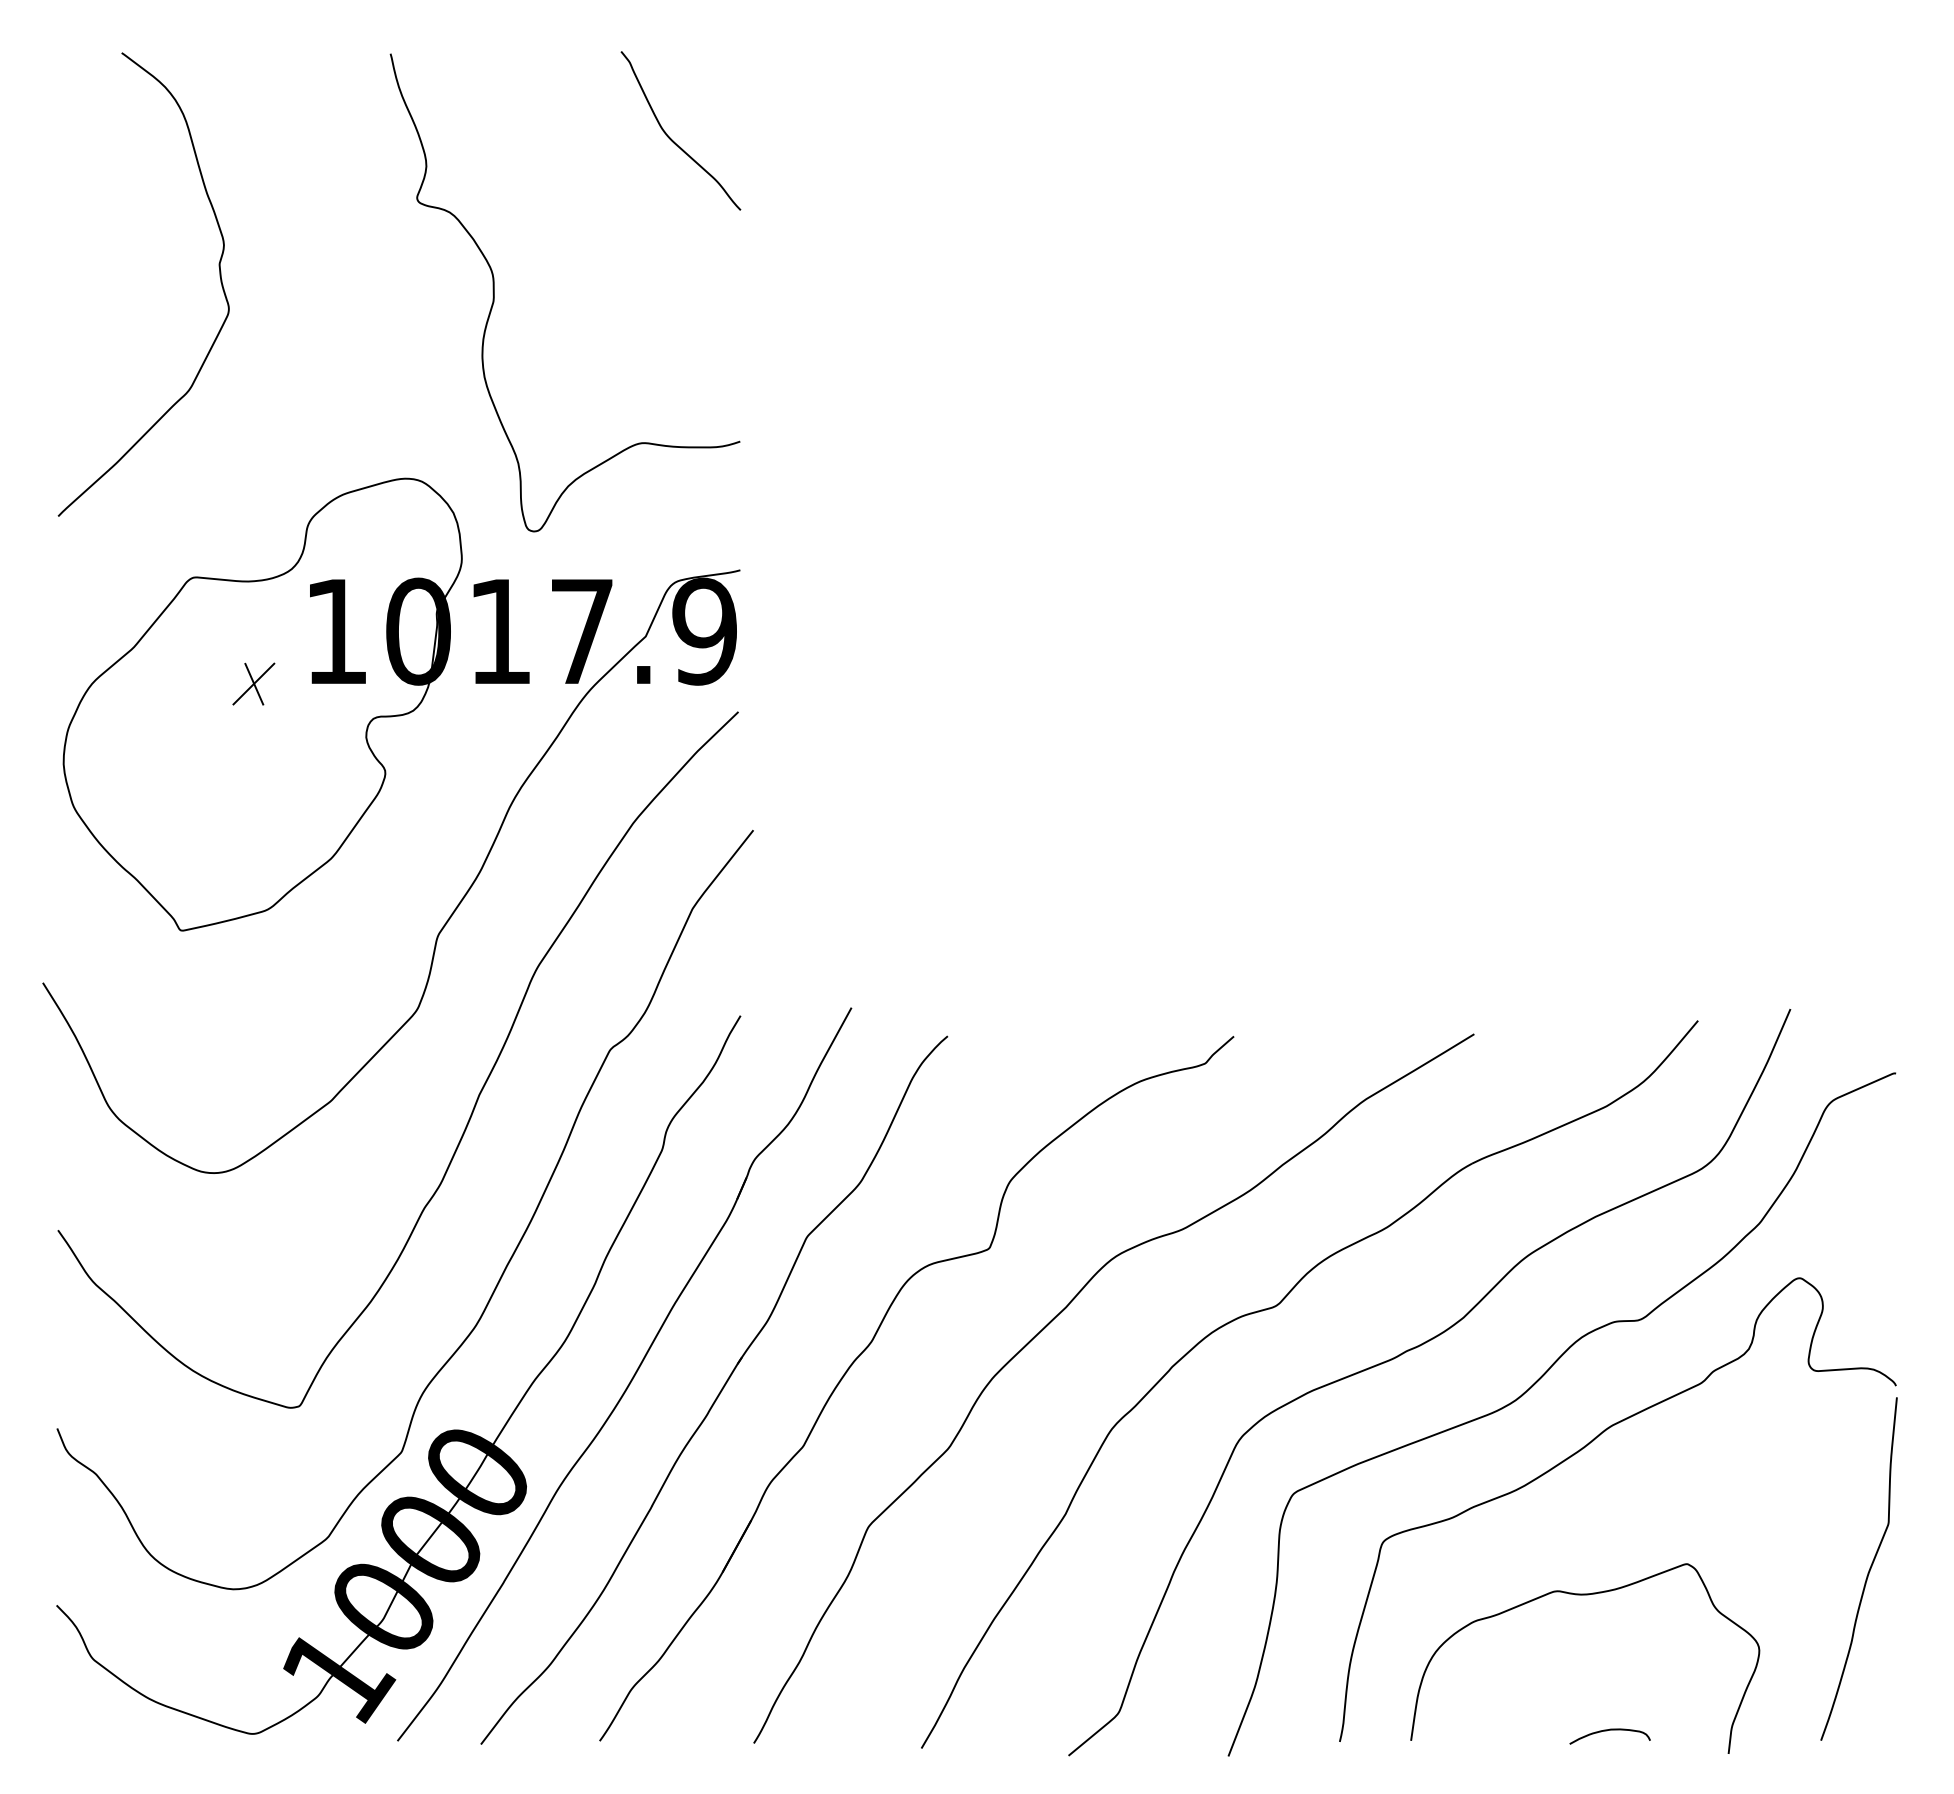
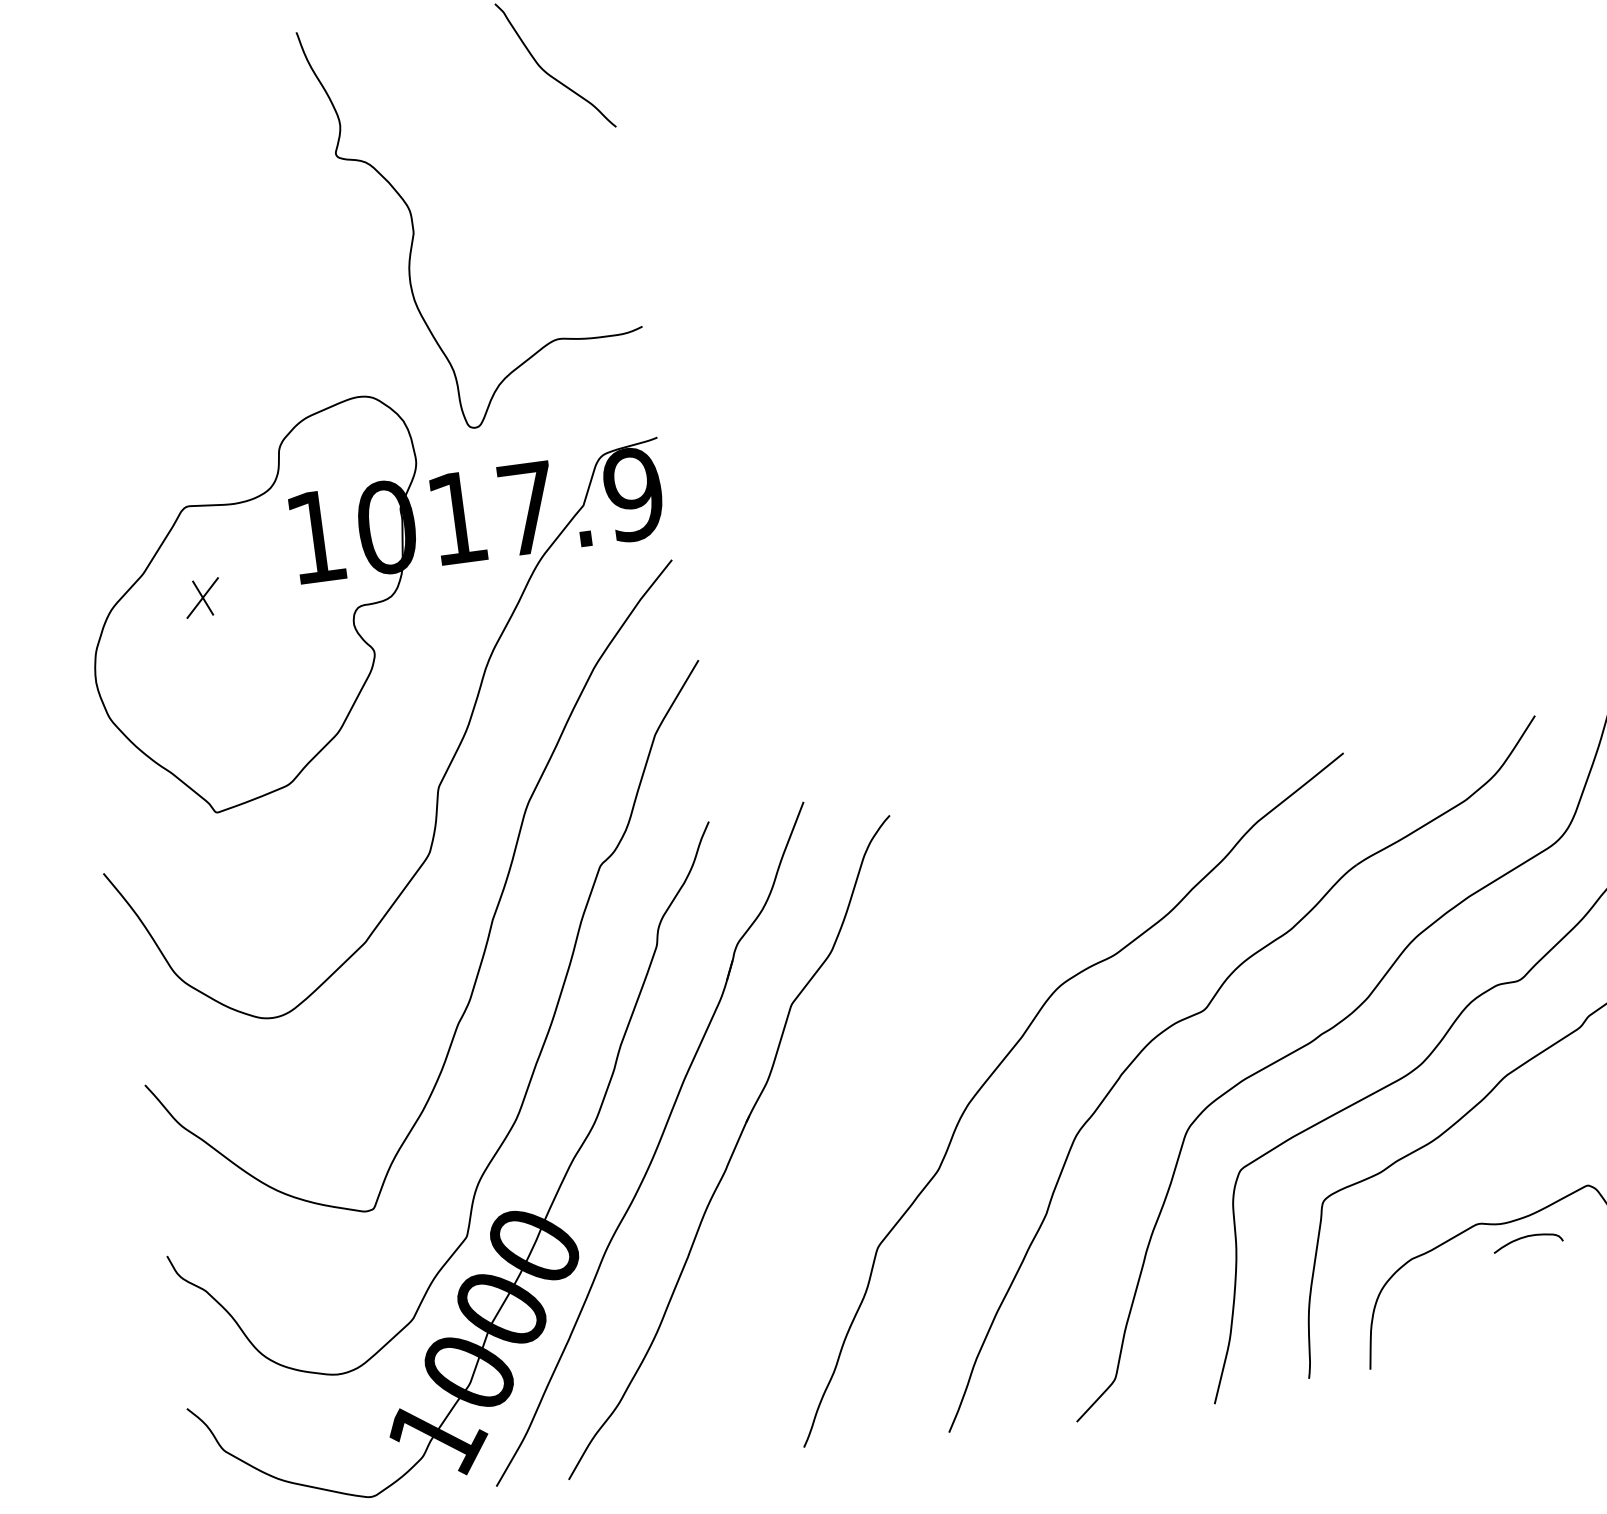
curve: (219, 276) -> (174, 244), removed
part: (253, 683) -> (202, 597), moved
part: (869, 1346) -> (858, 1091), removed
curve: (1607, 1731) -> (1525, 1238), moved

